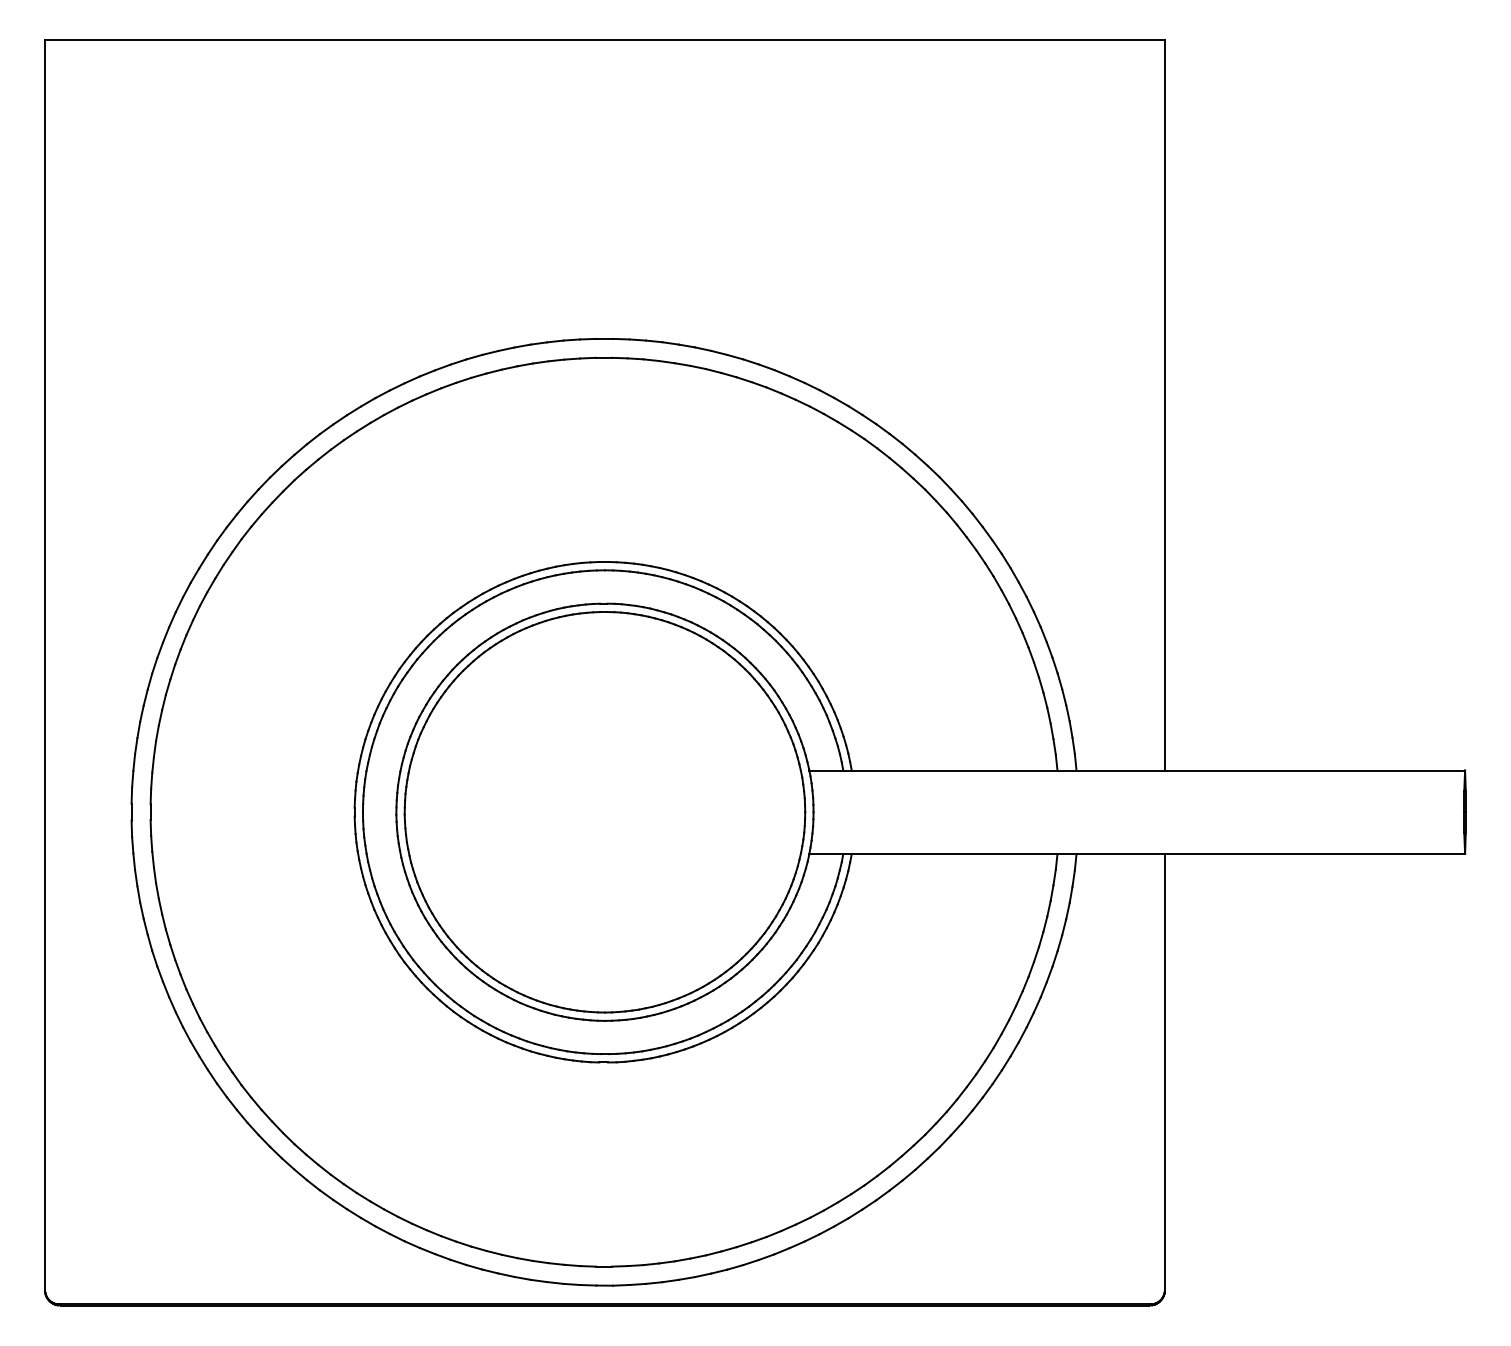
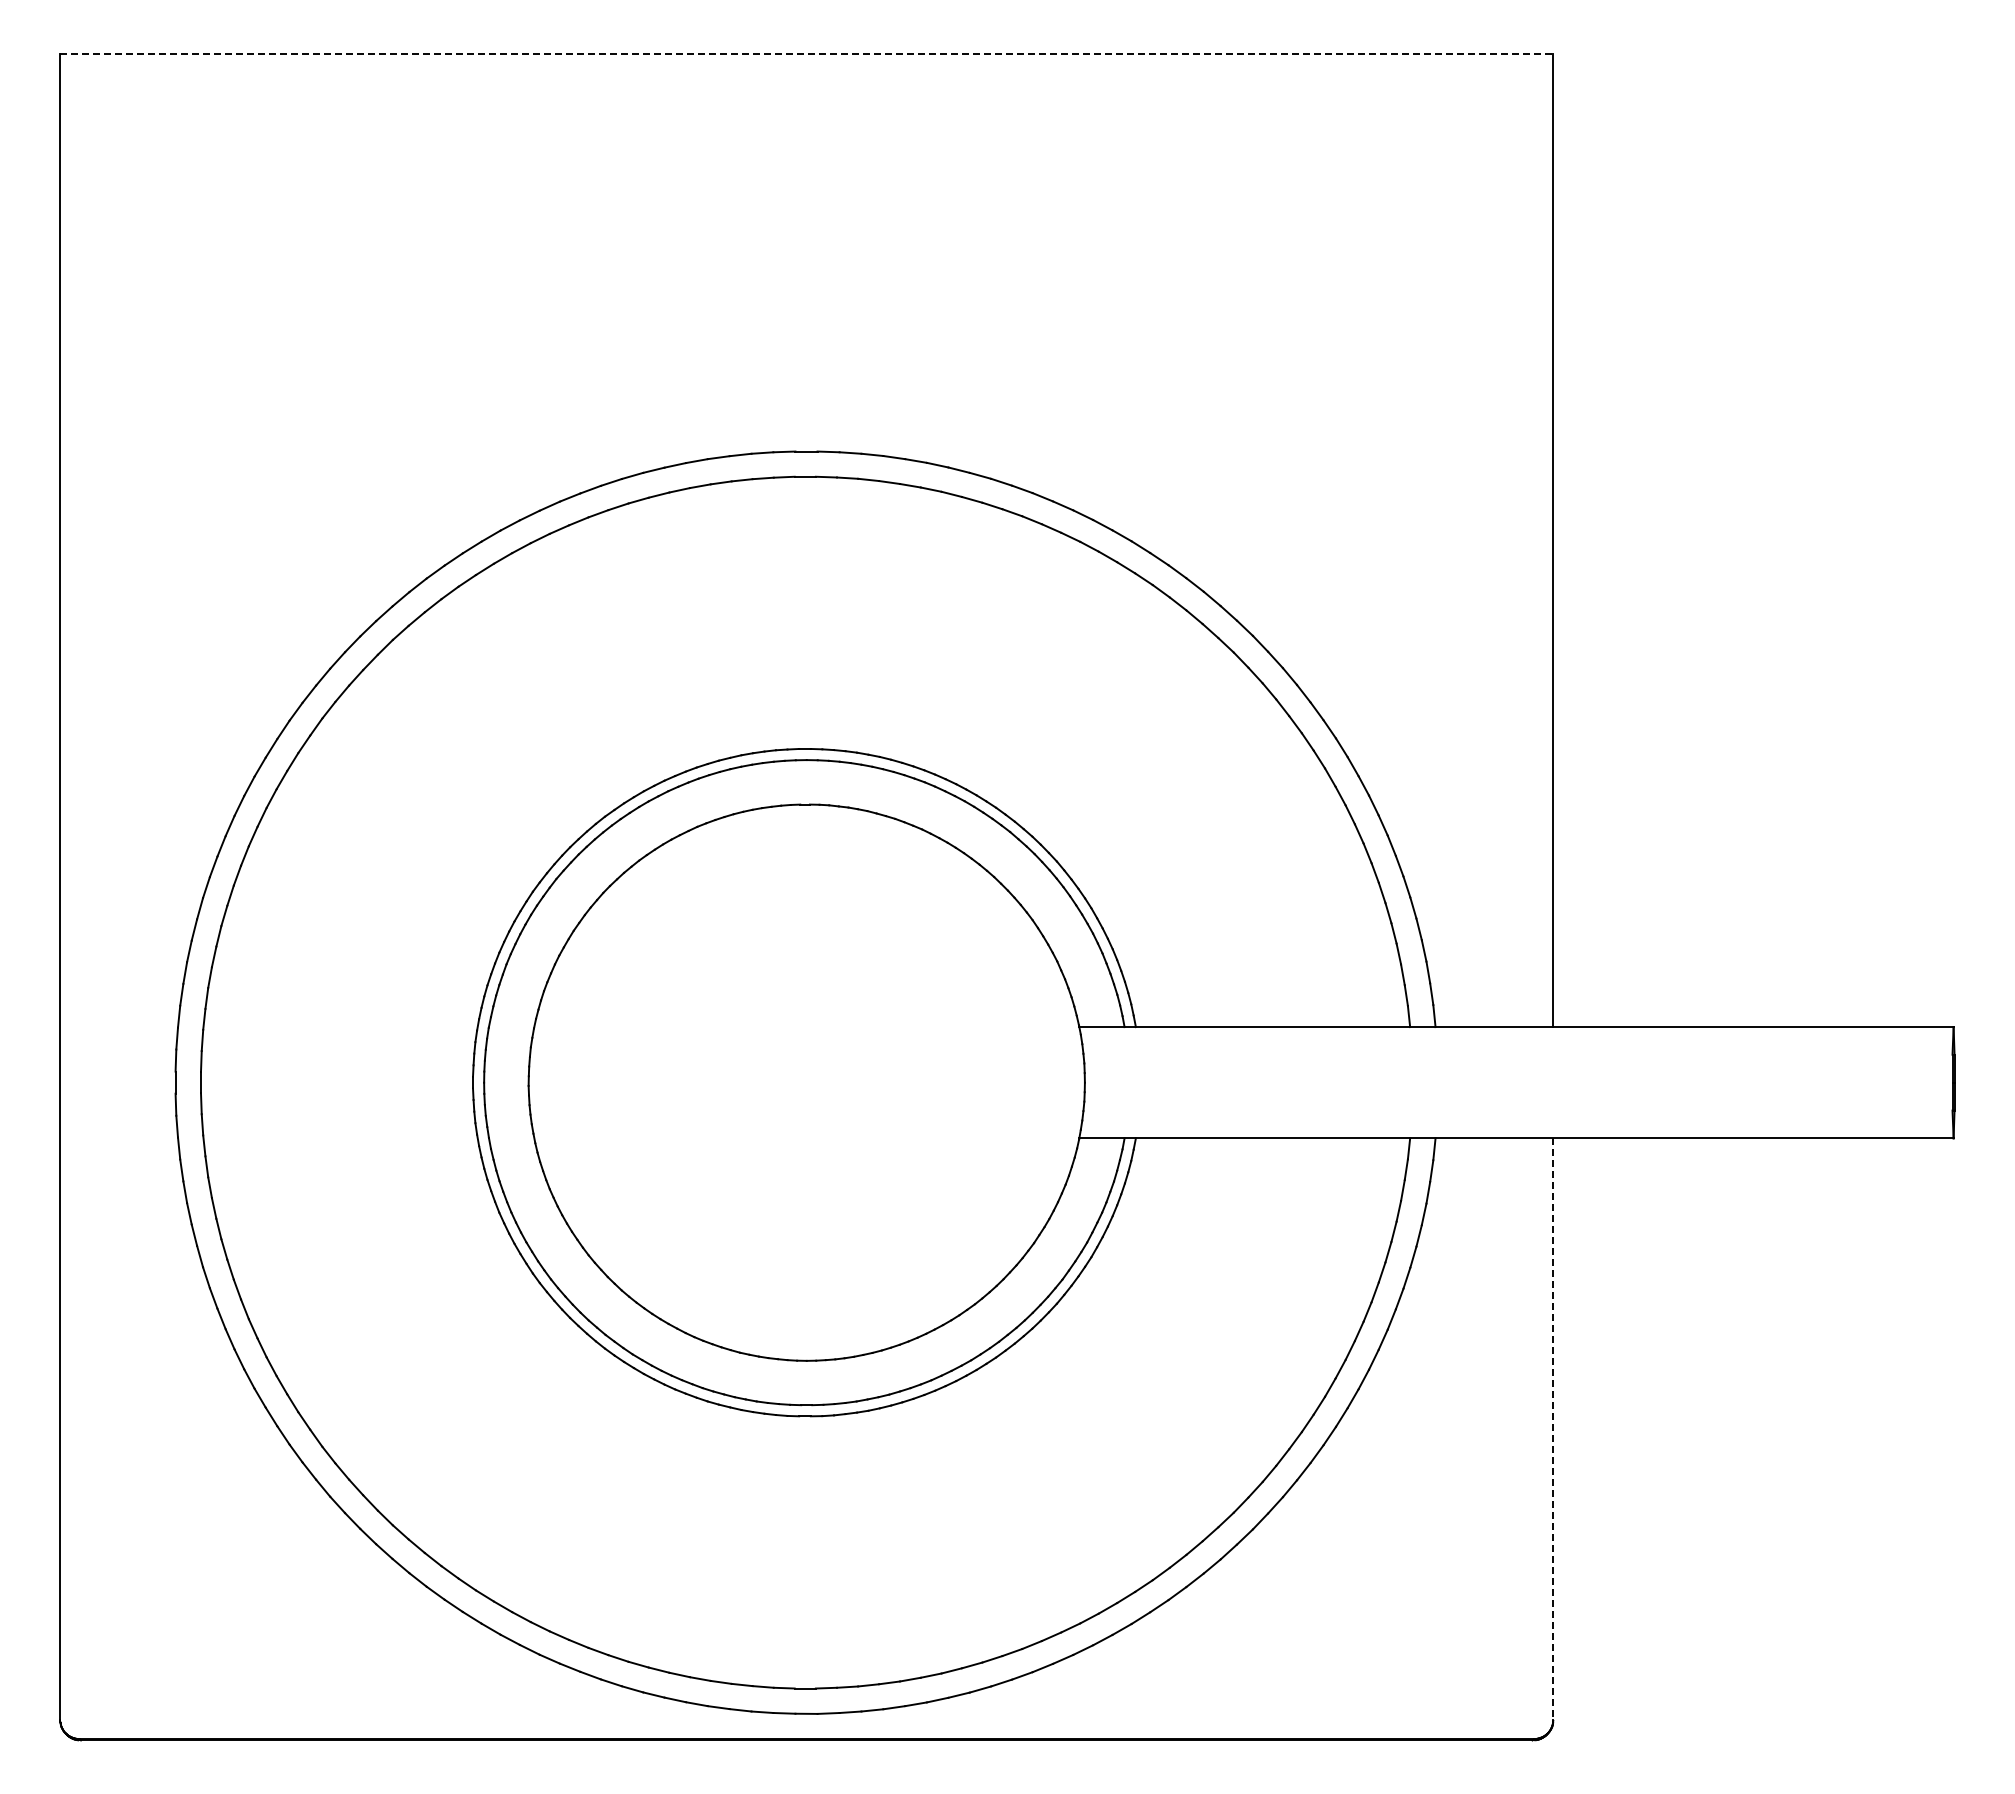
line: (605, 40) -> (807, 53), solid -> dashed
part: (604, 812) -> (806, 1082), removed
line: (1165, 1072) -> (1553, 1429), solid -> dashed

